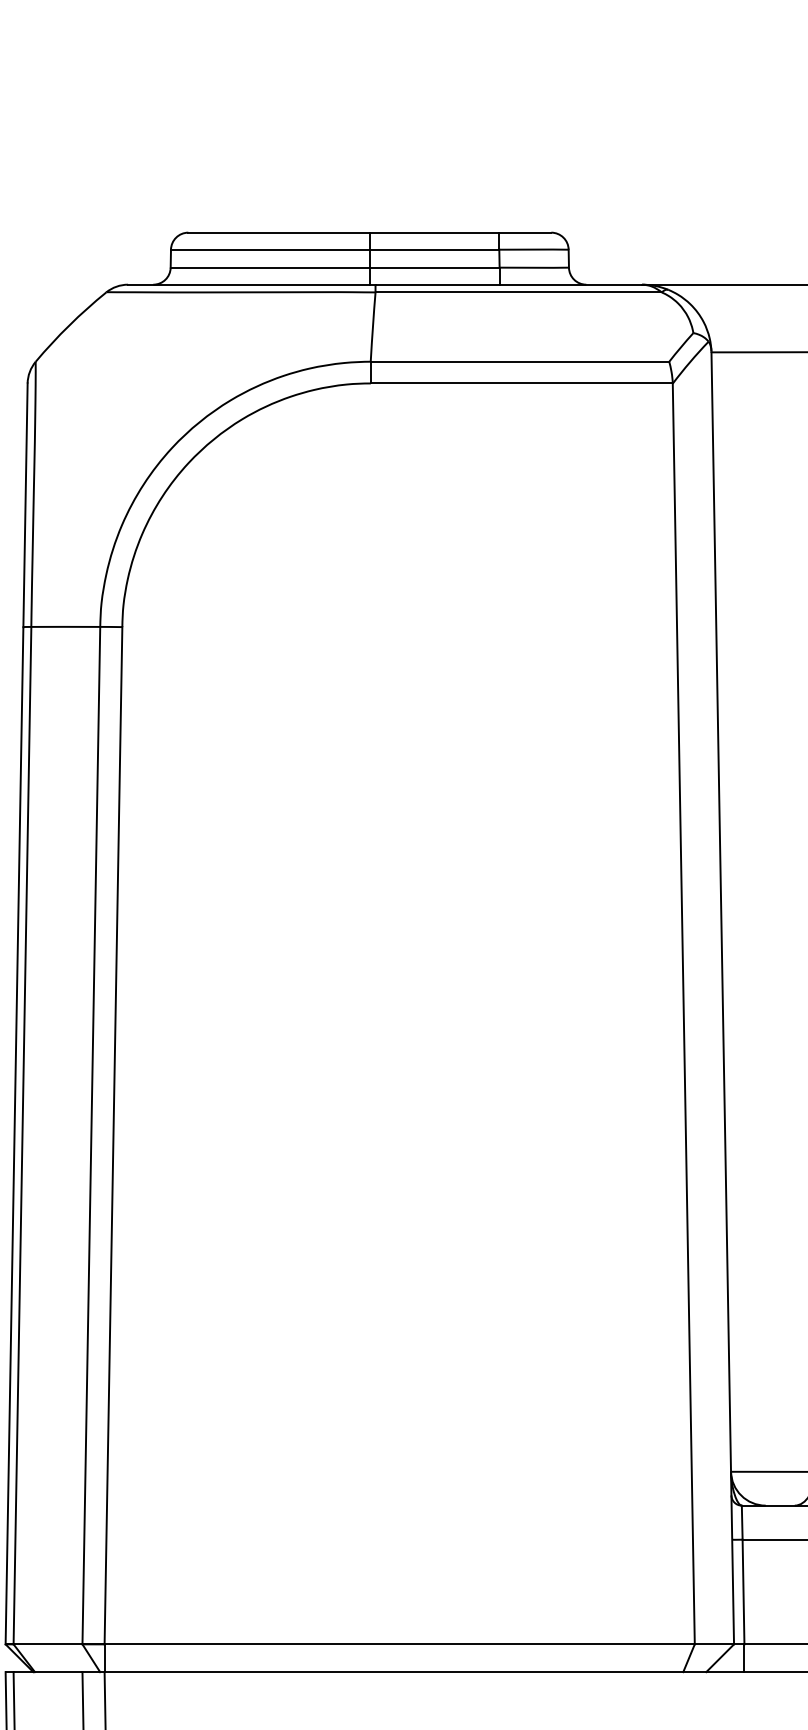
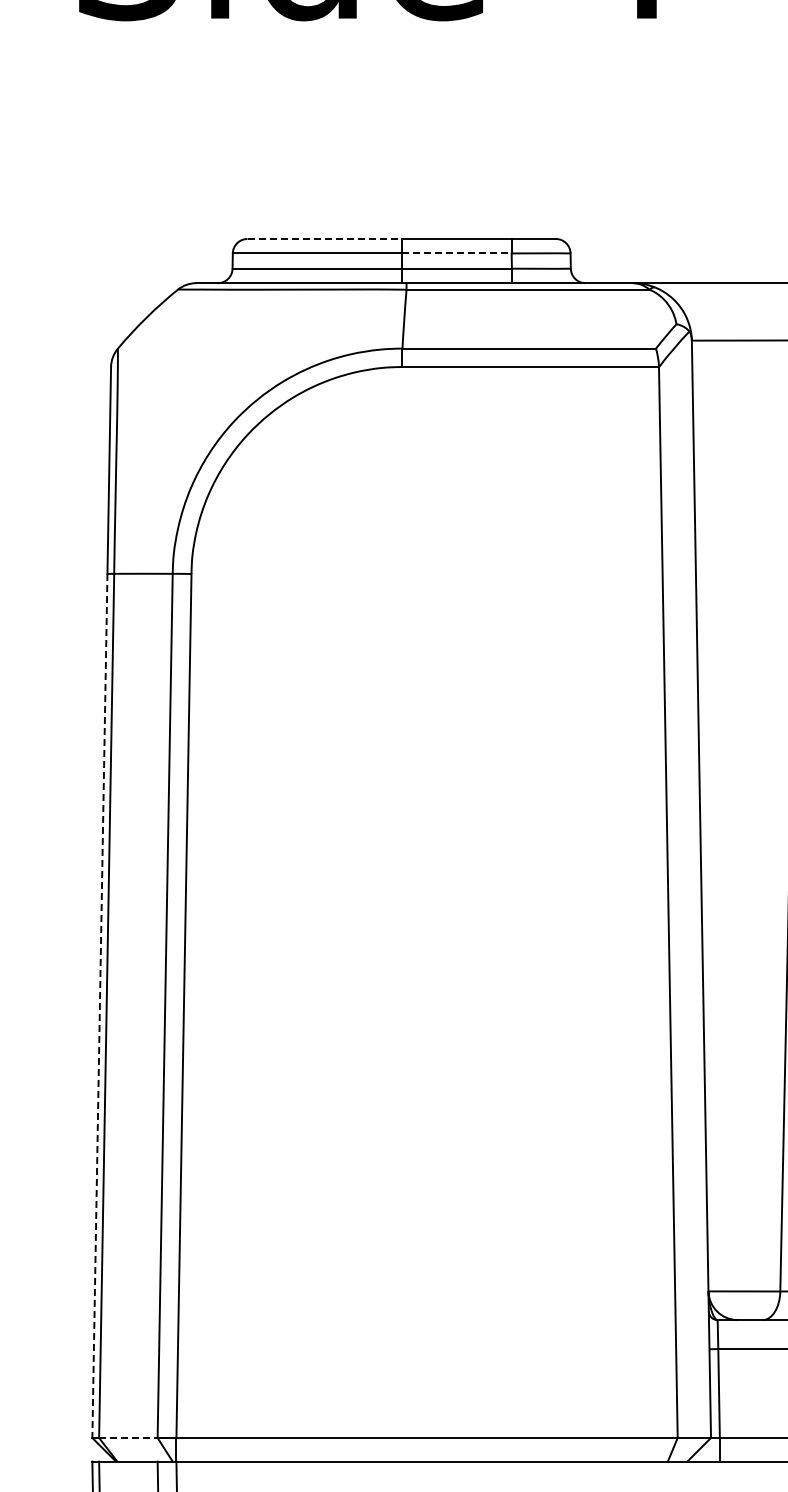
line: (280, 232) -> (325, 238), solid -> dashed
line: (434, 249) -> (456, 253), solid -> dashed
line: (14, 1136) -> (99, 1006), solid -> dashed
line: (48, 1643) -> (128, 1437), solid -> dashed

